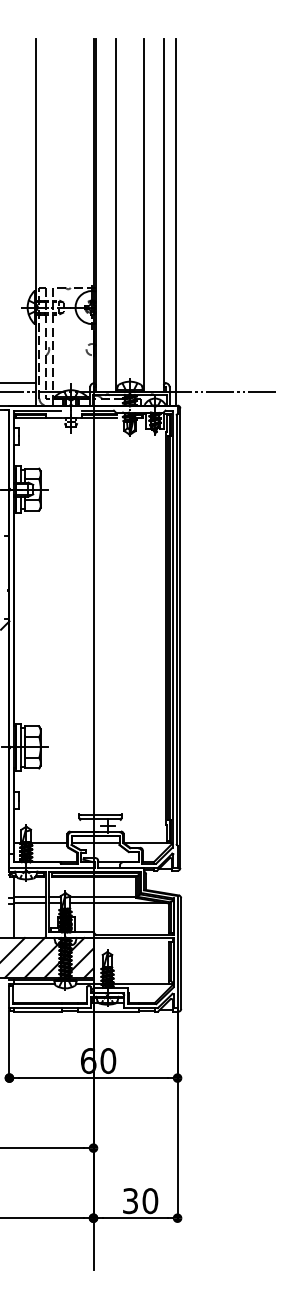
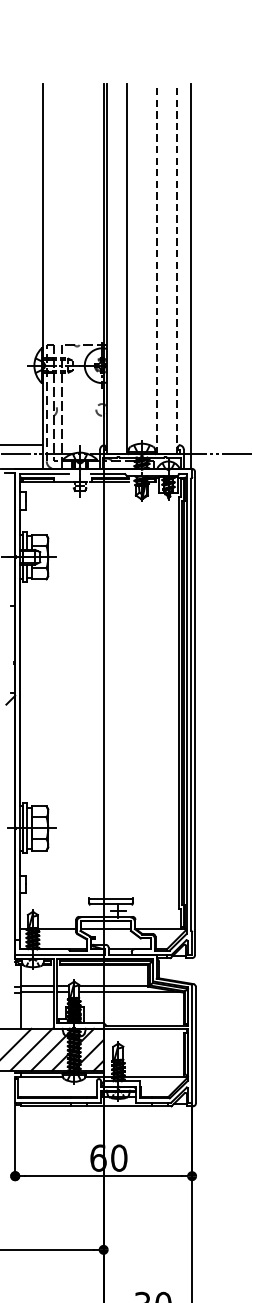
line: (143, 214) -> (156, 267), solid -> dashed
line: (163, 214) -> (177, 267), solid -> dashed

